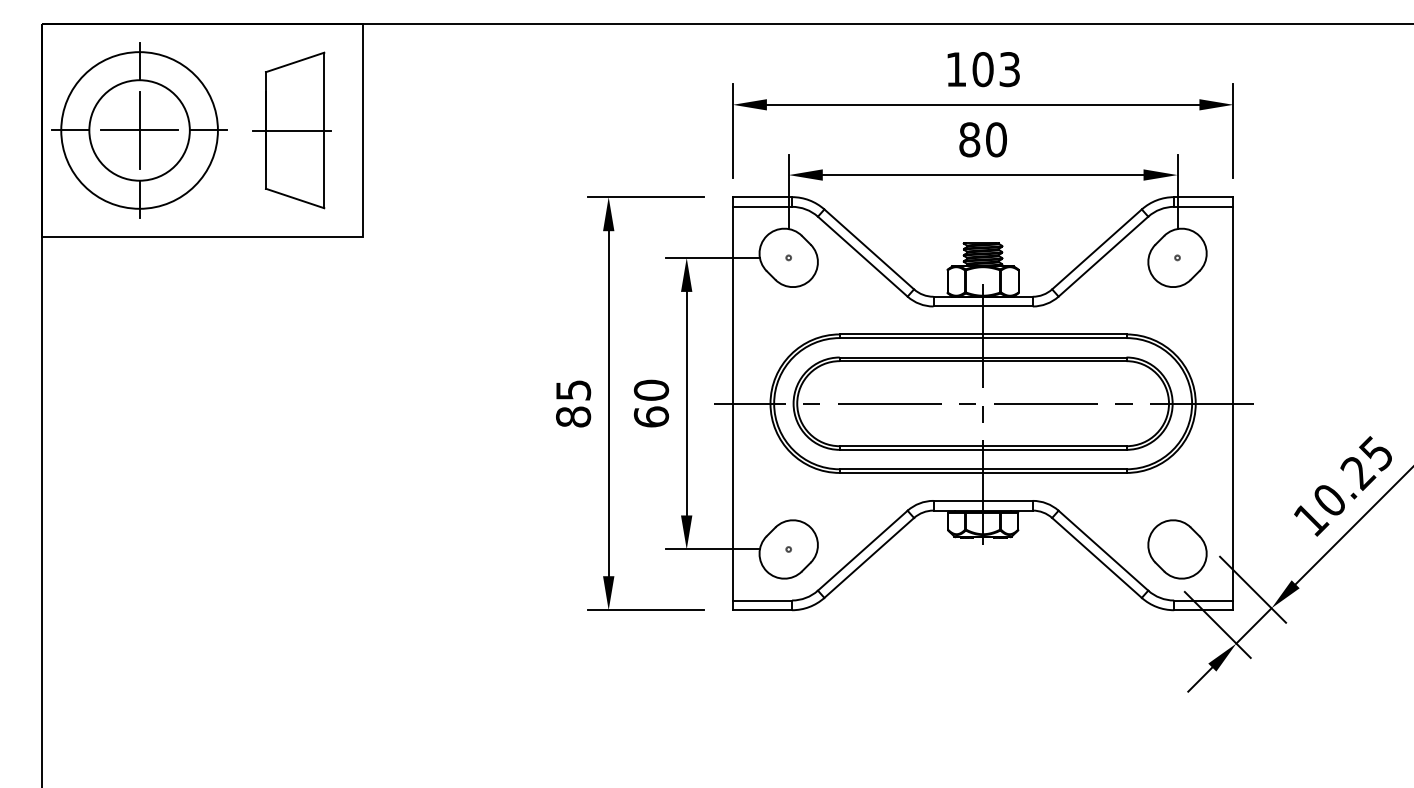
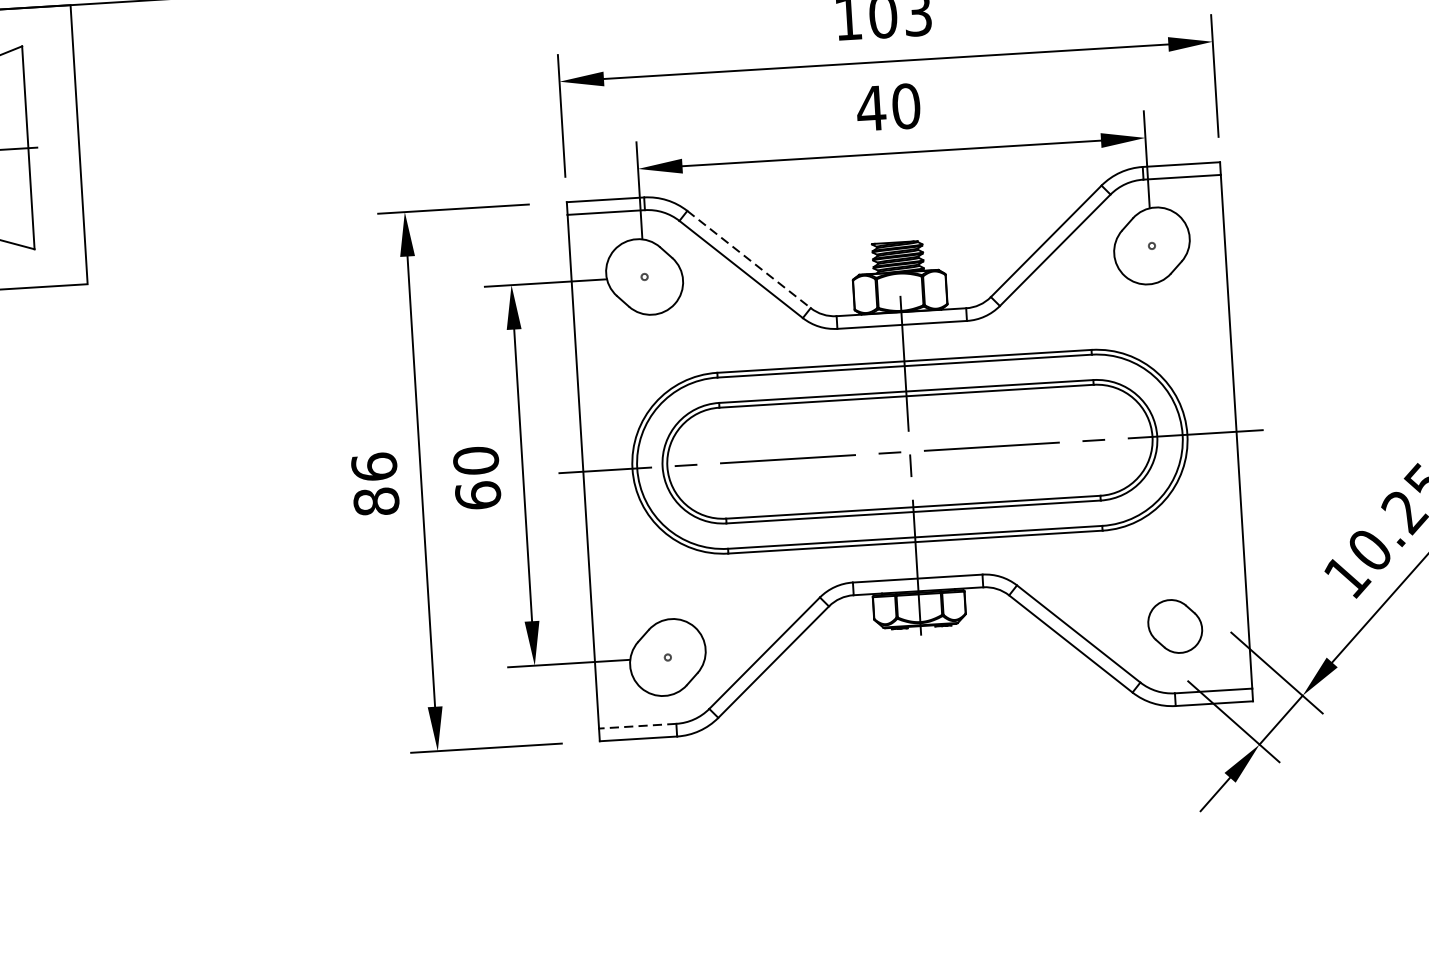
text: (969, 139) -> (871, 108), 80 -> 40
line: (869, 249) -> (749, 259), solid -> dashed
text: (573, 389) -> (374, 465), 85 -> 86
part: (1177, 549) -> (1175, 626), size x0.7
line: (762, 600) -> (637, 726), solid -> dashed

